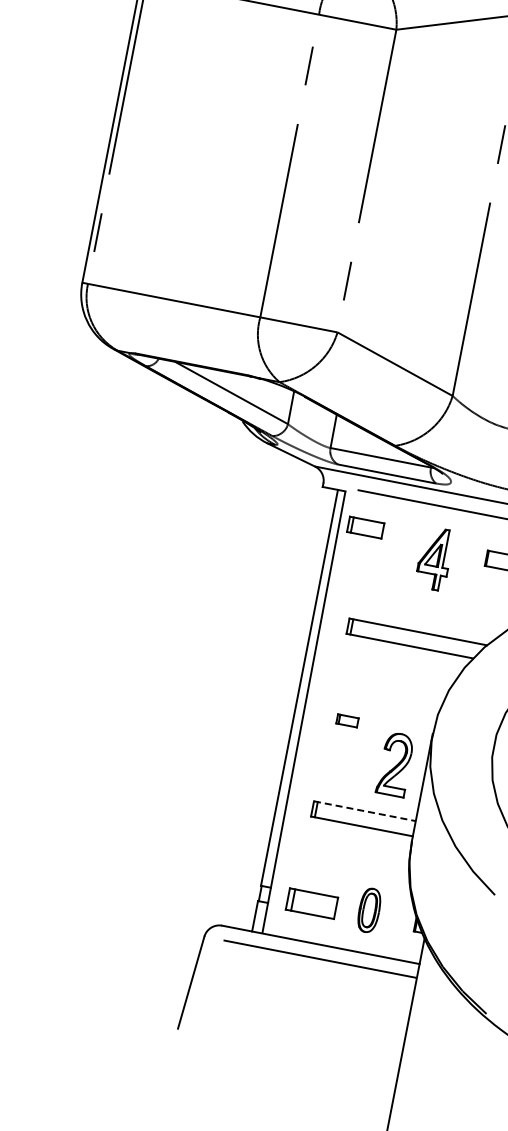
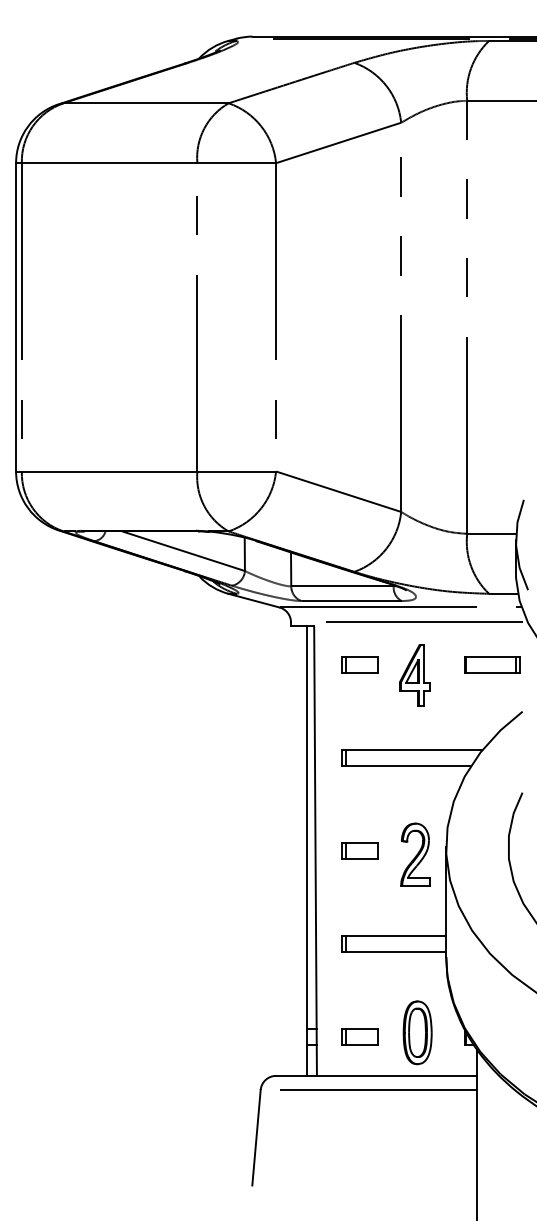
part: (365, 527) -> (359, 664), moved
part: (347, 720) -> (359, 850), size x1.67
part: (395, 764) -> (415, 854), moved
line: (365, 811) -> (394, 936), dashed -> solid
part: (311, 902) -> (359, 1036), size x0.71
part: (369, 910) -> (417, 1032), size x1.43

